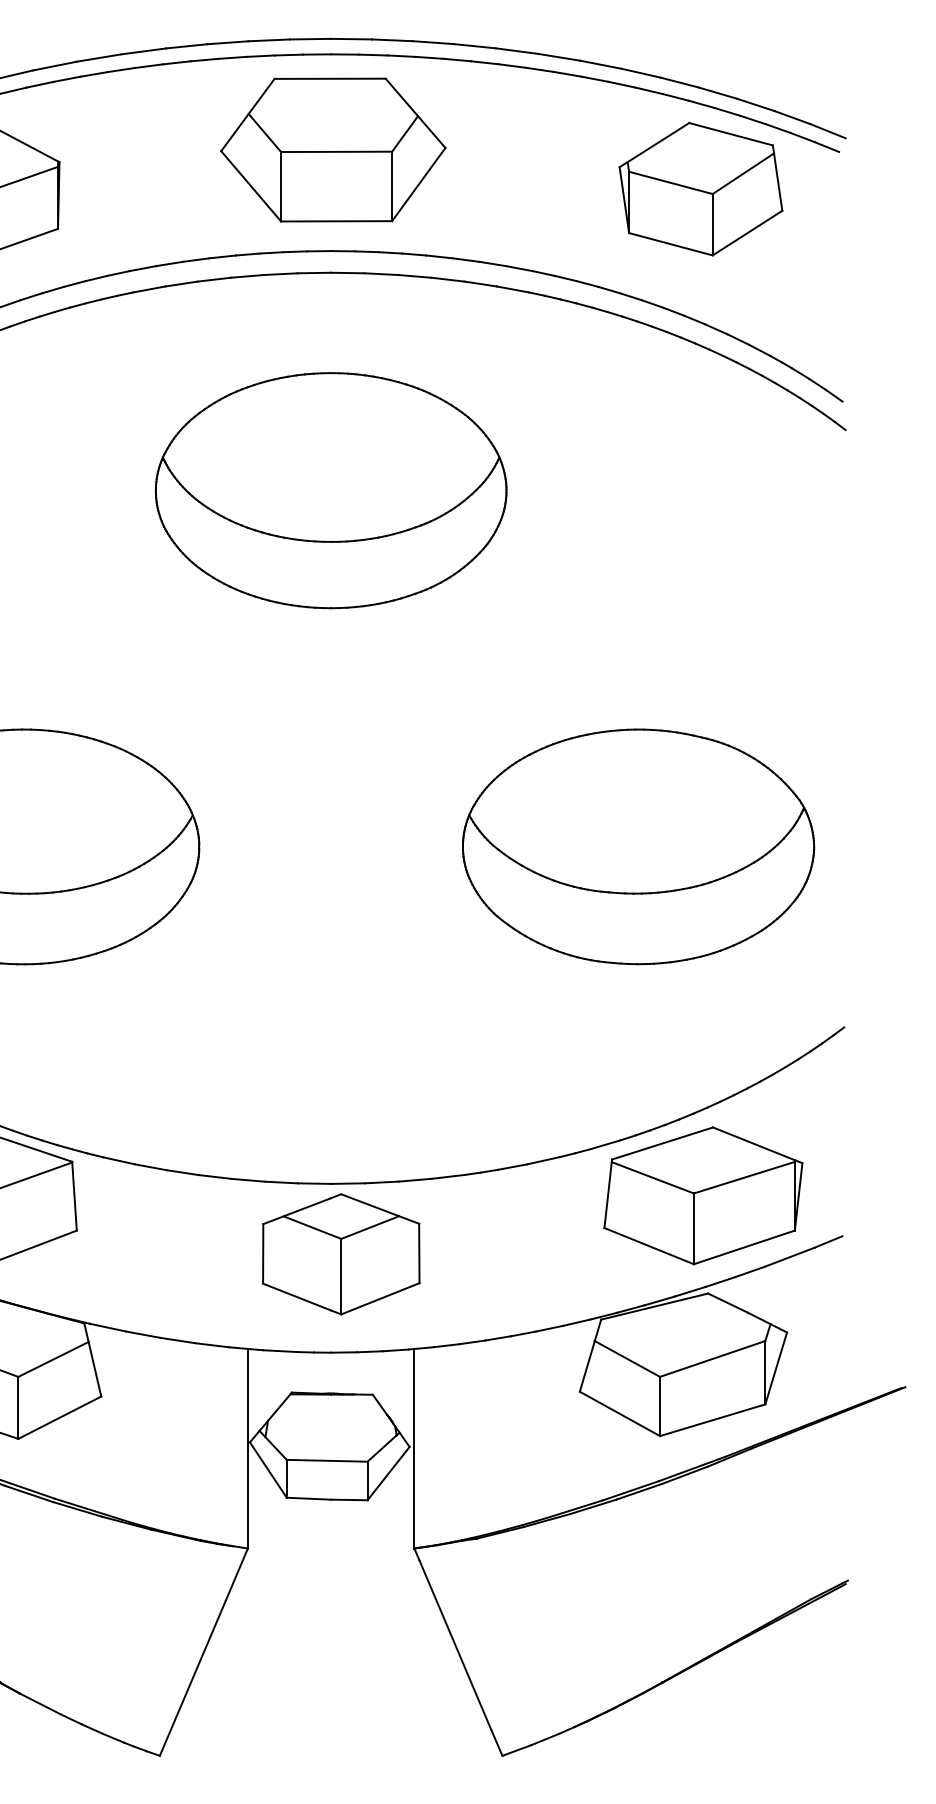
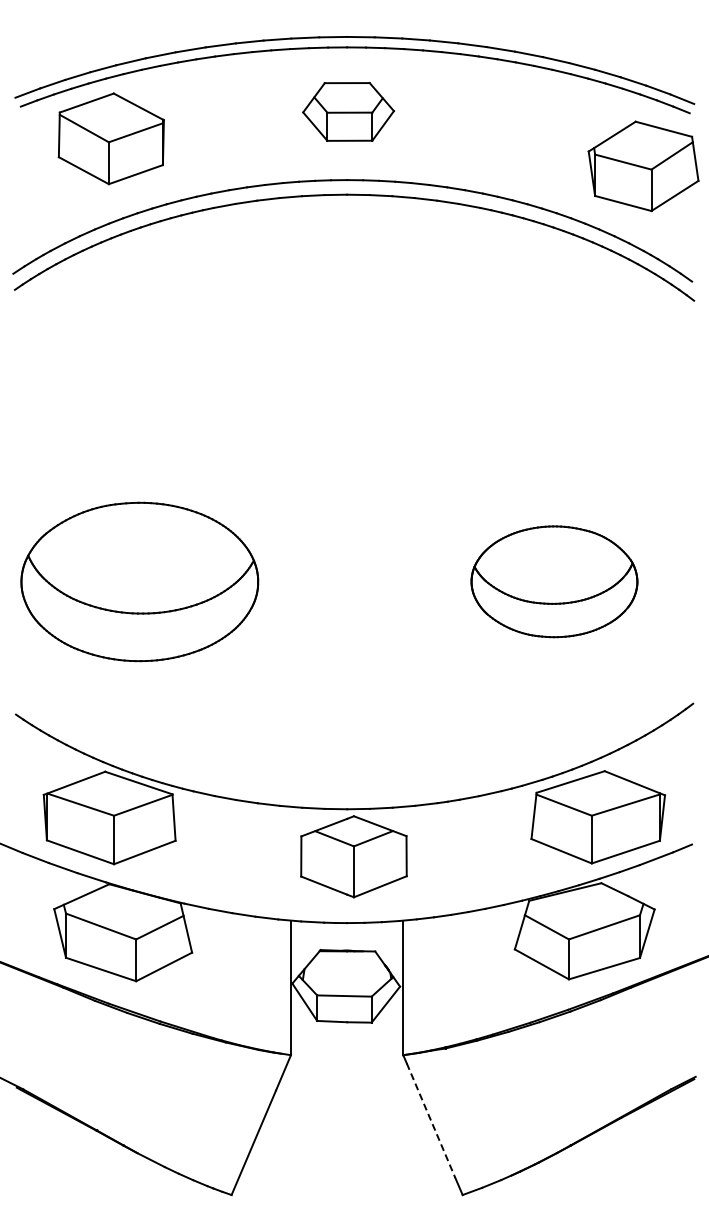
part: (333, 149) -> (348, 111), size x0.6
part: (700, 189) -> (643, 166), moved
part: (331, 490) -> (347, 341), removed
part: (638, 846) -> (554, 581), size x0.7
line: (456, 1646) -> (431, 1121), solid -> dashed

